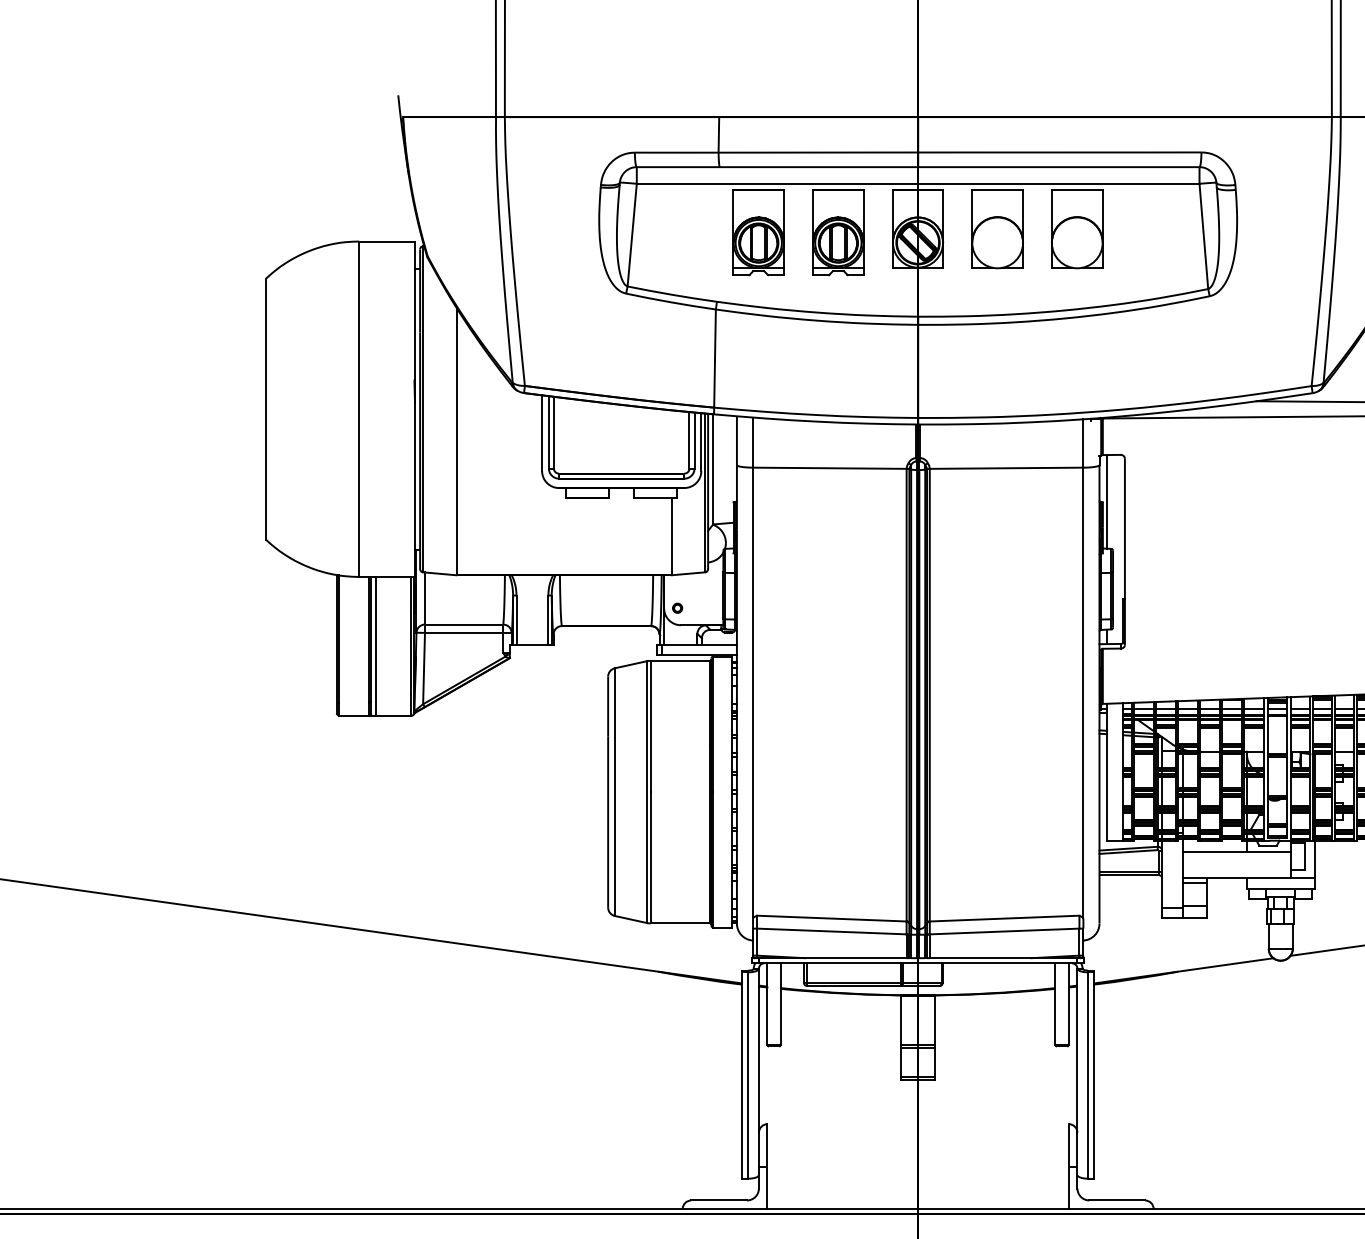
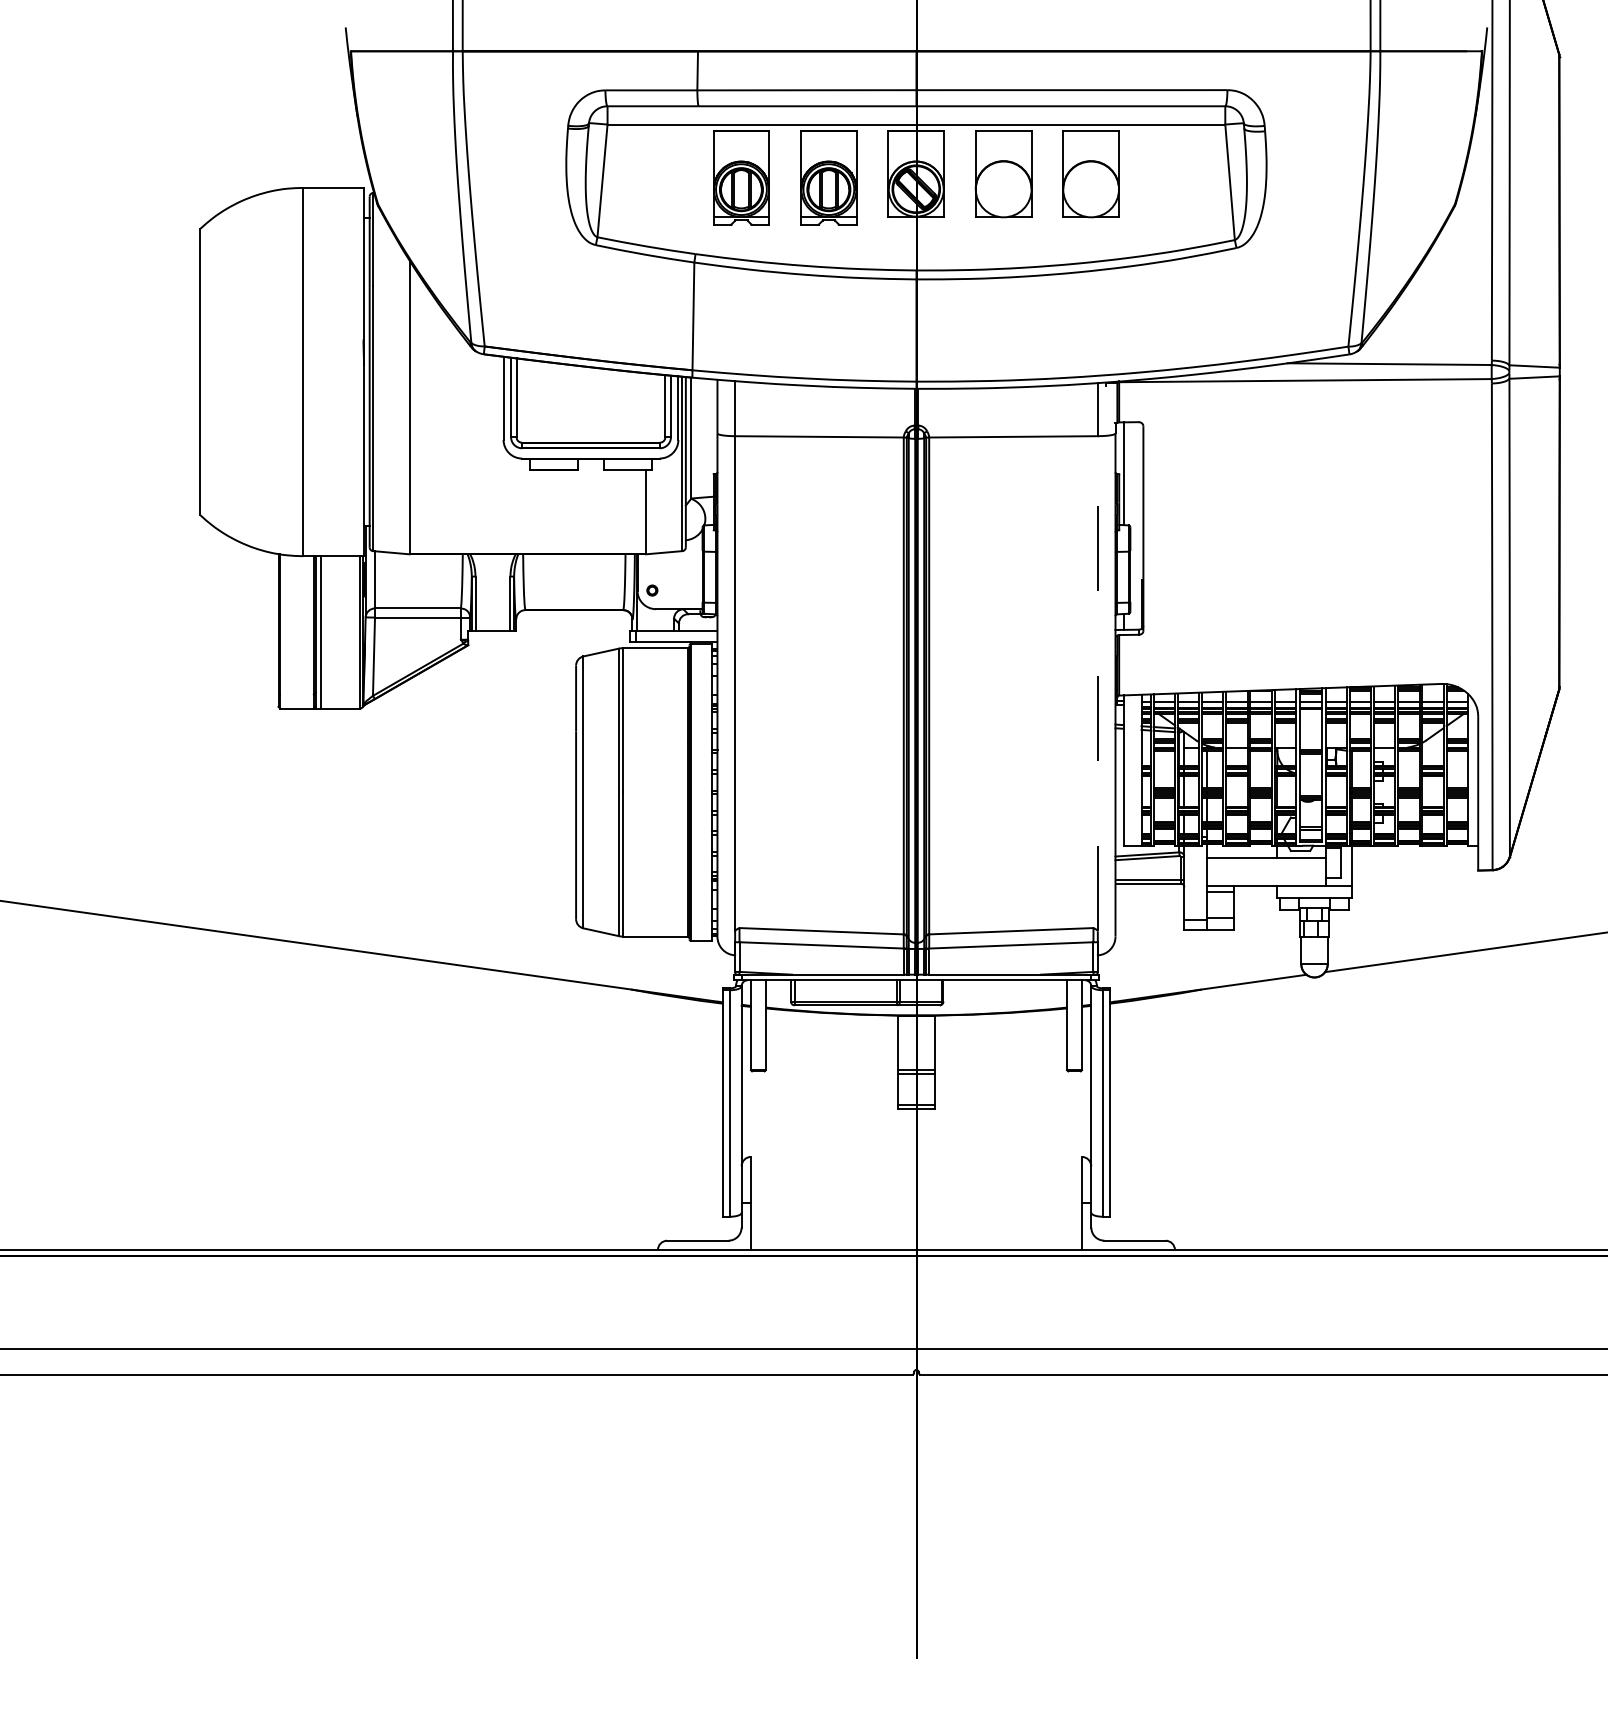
line: (1083, 692) -> (1097, 683), solid -> dashed

